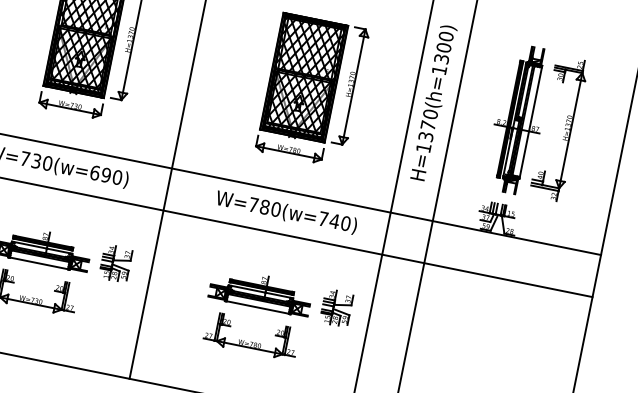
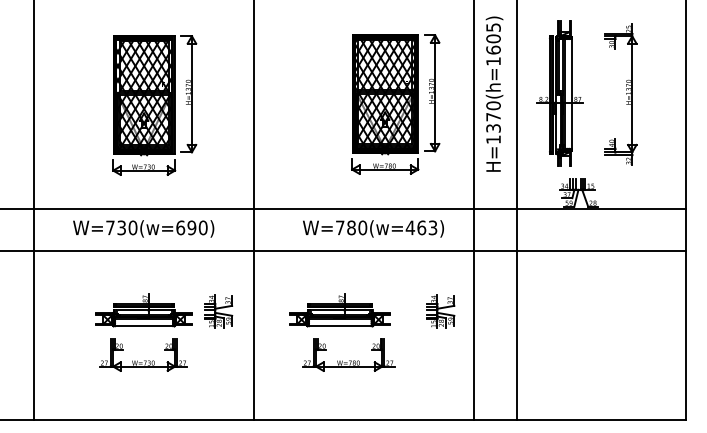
text: (443, 47) -> (493, 38), H=1370(h=1300) -> H=1370(h=1605)
part: (312, 90) -> (395, 104), moved
part: (518, 119) -> (559, 93), moved
text: (334, 220) -> (421, 227), W=780(w=740) -> W=780(w=463)
part: (260, 291) -> (339, 310), moved
part: (251, 341) -> (349, 360), moved

